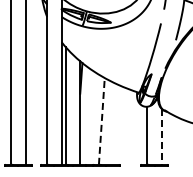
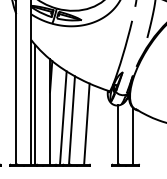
line: (93, 118) -> (63, 117), added
line: (101, 120) -> (71, 119), dashed -> solid
line: (116, 124) -> (86, 123), added
line: (162, 137) -> (133, 136), dashed -> solid

